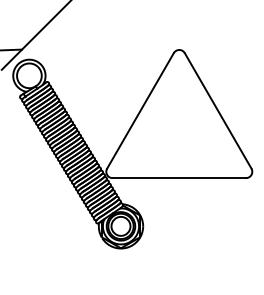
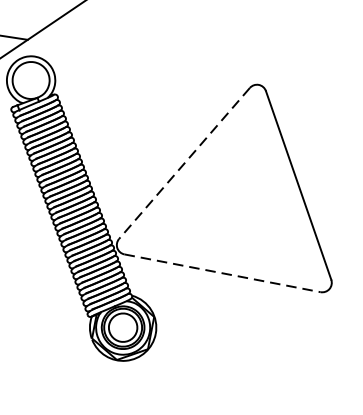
line: (140, 110) -> (184, 162), solid -> dashed
line: (179, 178) -> (222, 273), solid -> dashed

